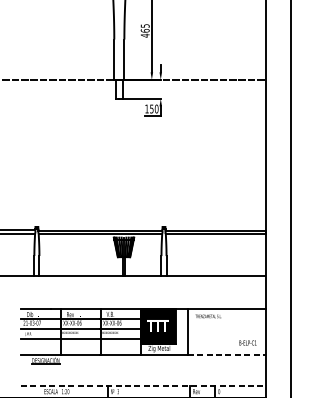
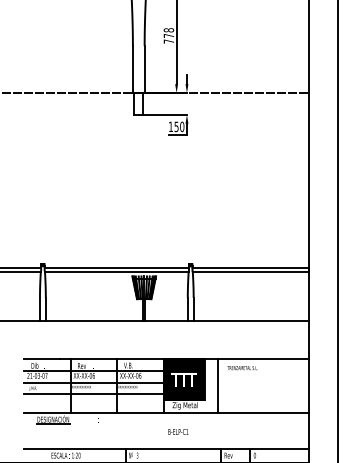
text: (144, 30) -> (168, 35), 465 -> 778
text: (248, 342) -> (178, 431), moved
line: (226, 355) -> (263, 413), dashed -> solid
line: (144, 385) -> (167, 448), dashed -> solid

